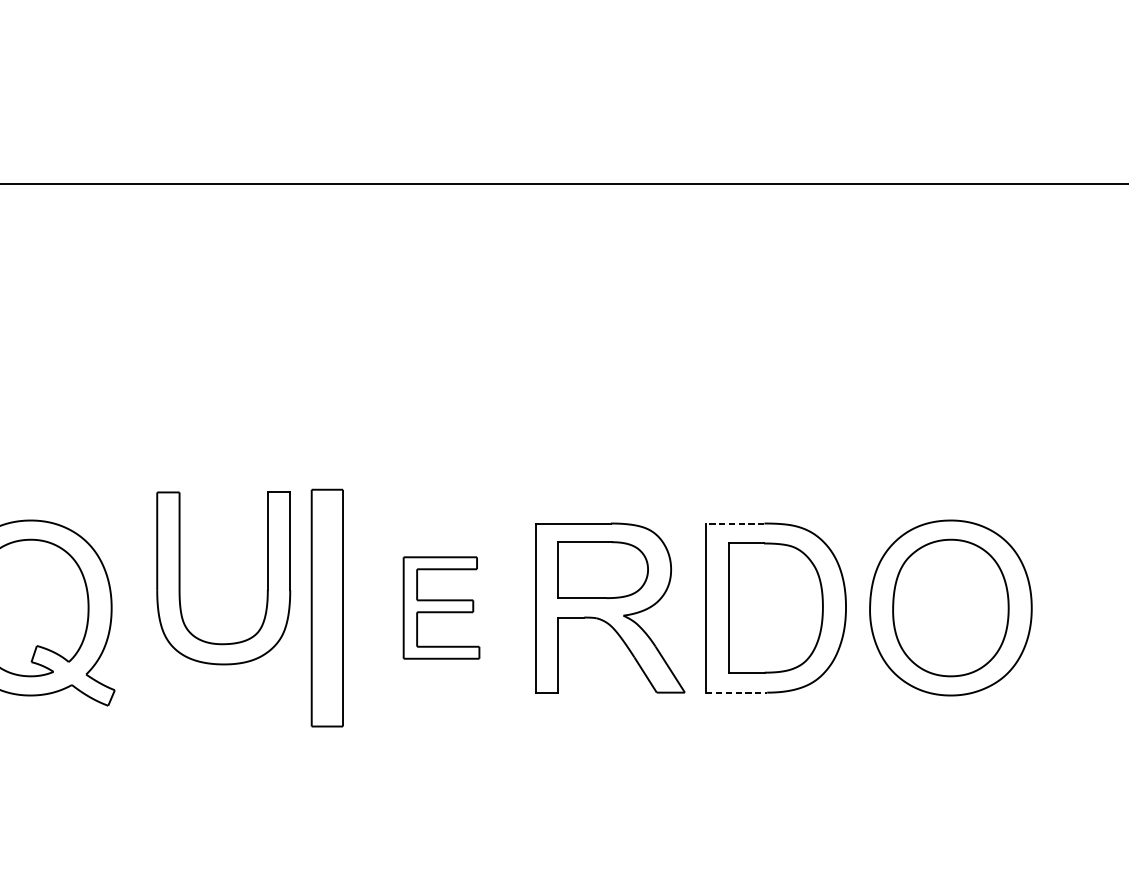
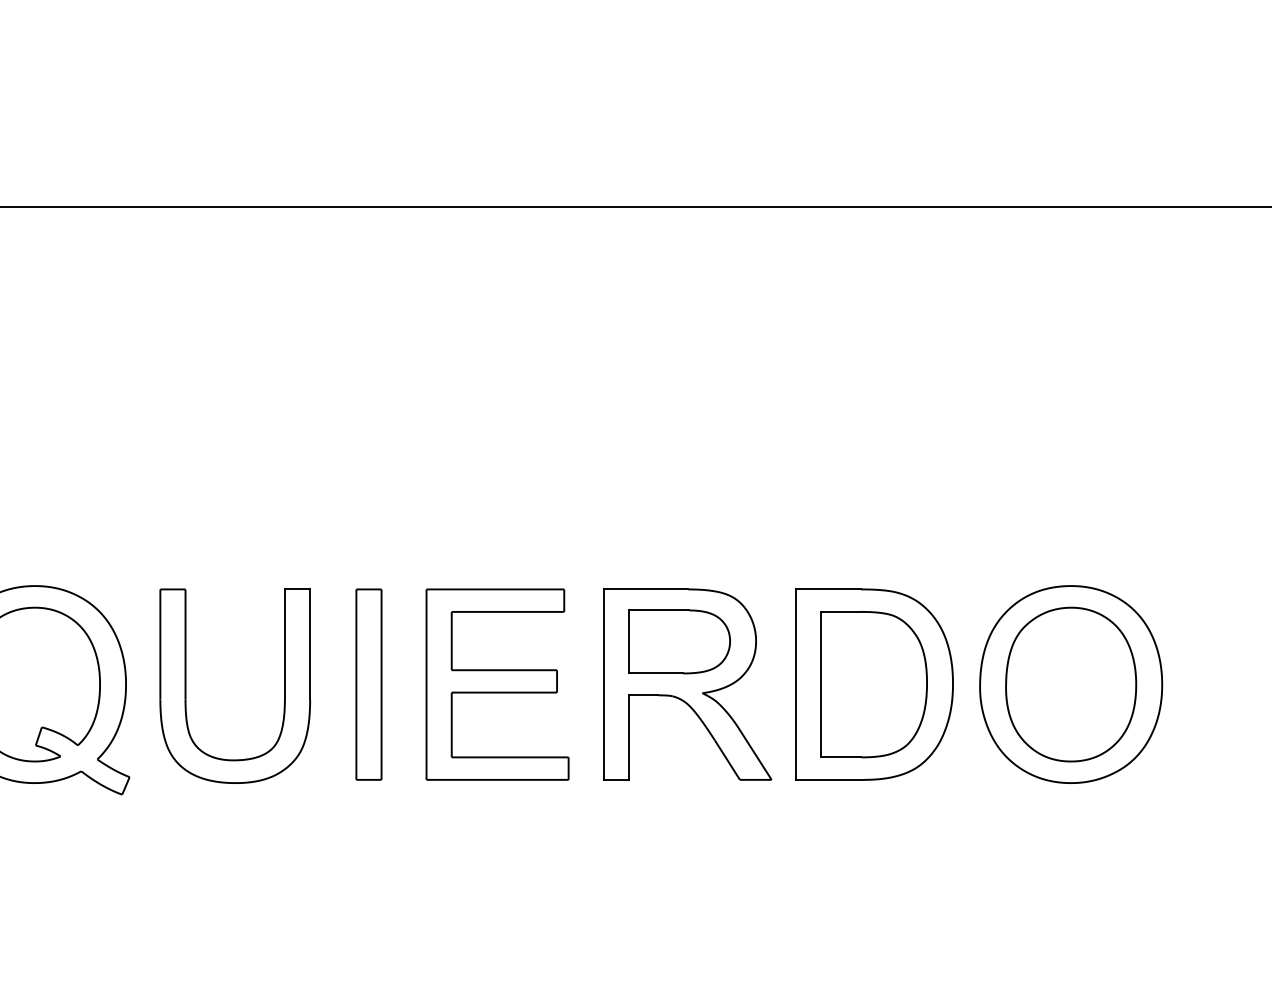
line: (735, 523) -> (828, 589), dashed -> solid
part: (180, 577) -> (186, 685), moved
part: (326, 607) -> (368, 684), size x0.71
part: (441, 607) -> (497, 684), size x1.67
line: (737, 692) -> (830, 779), dashed -> solid

